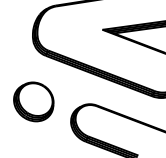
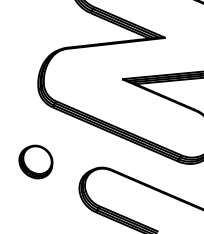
part: (33, 101) -> (35, 161), size x0.7

